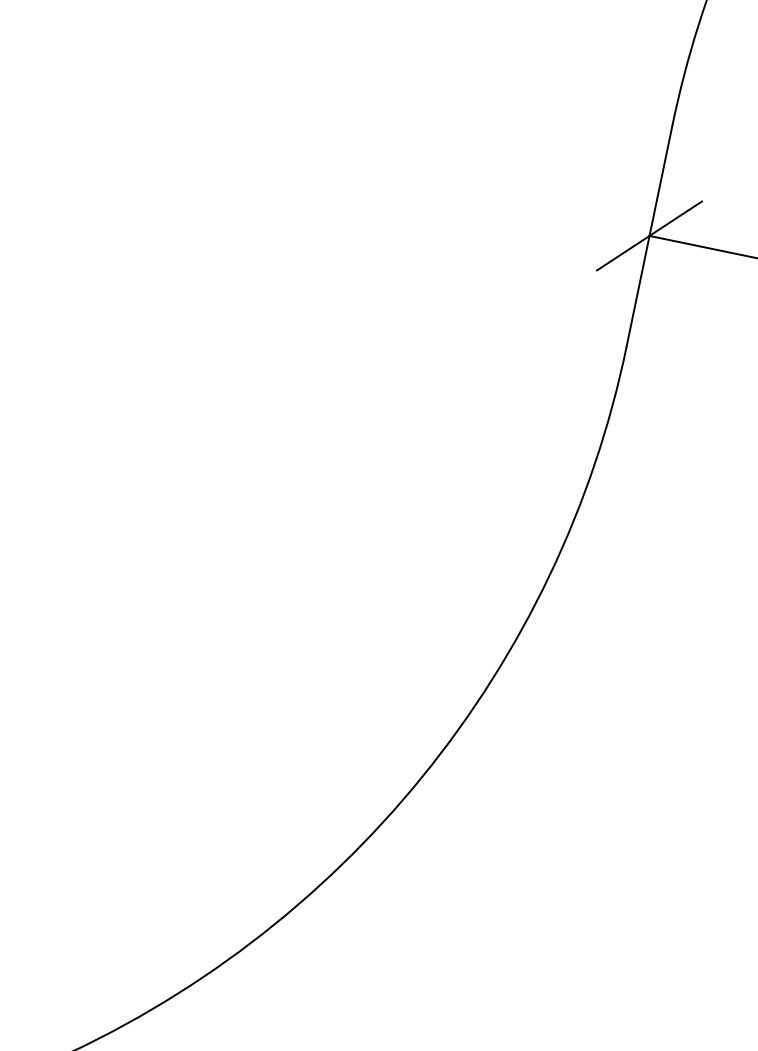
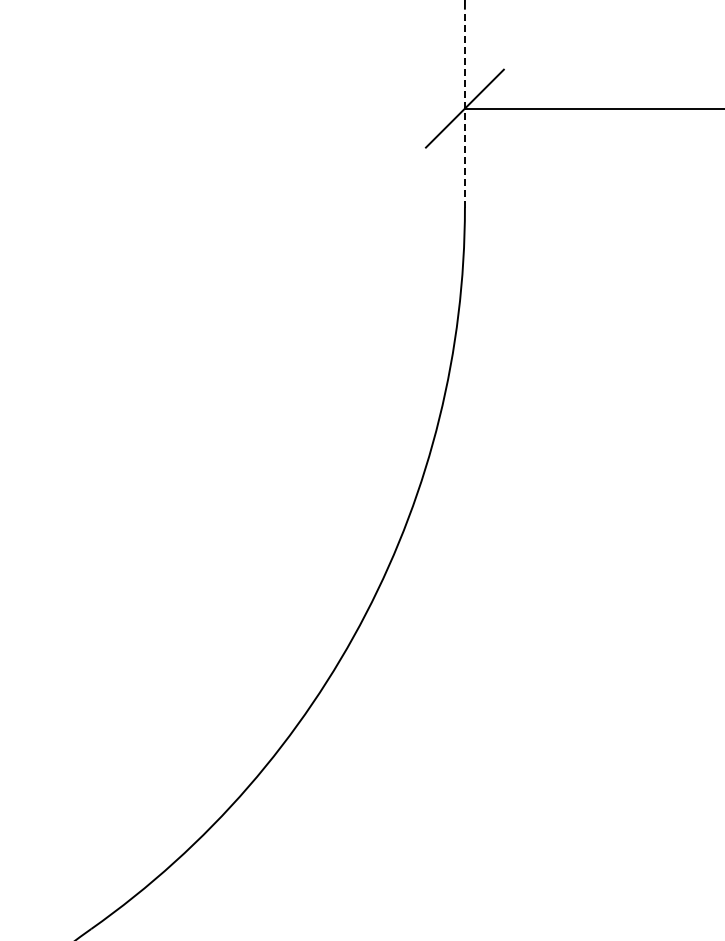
line: (649, 235) -> (464, 108), solid -> dashed

